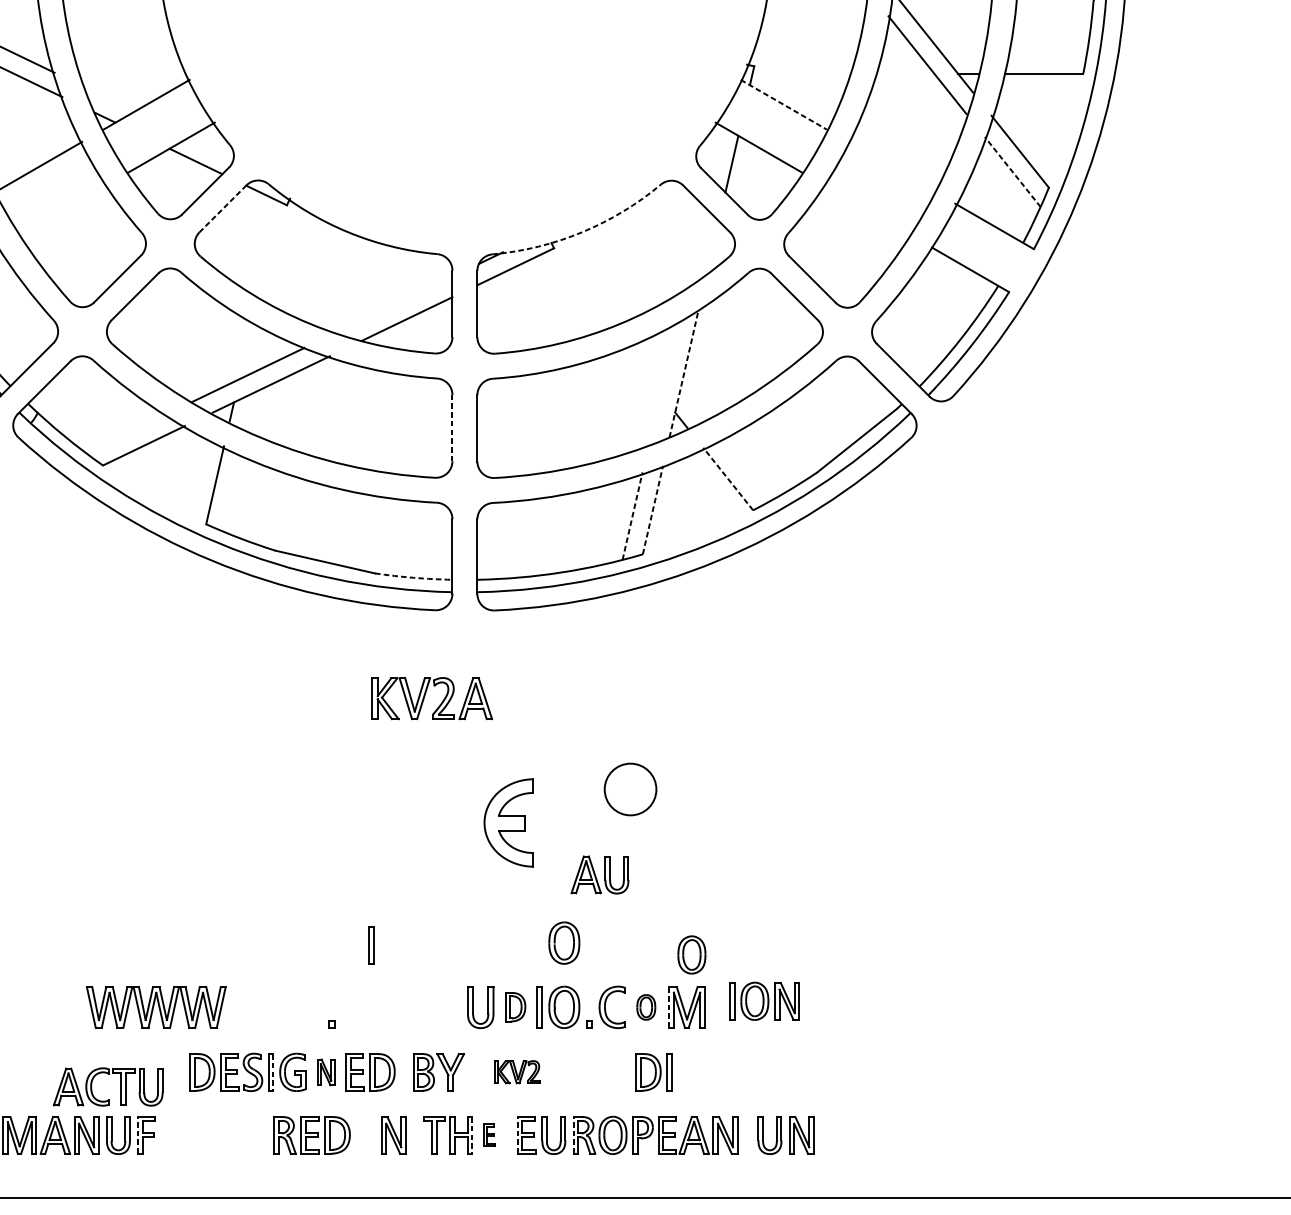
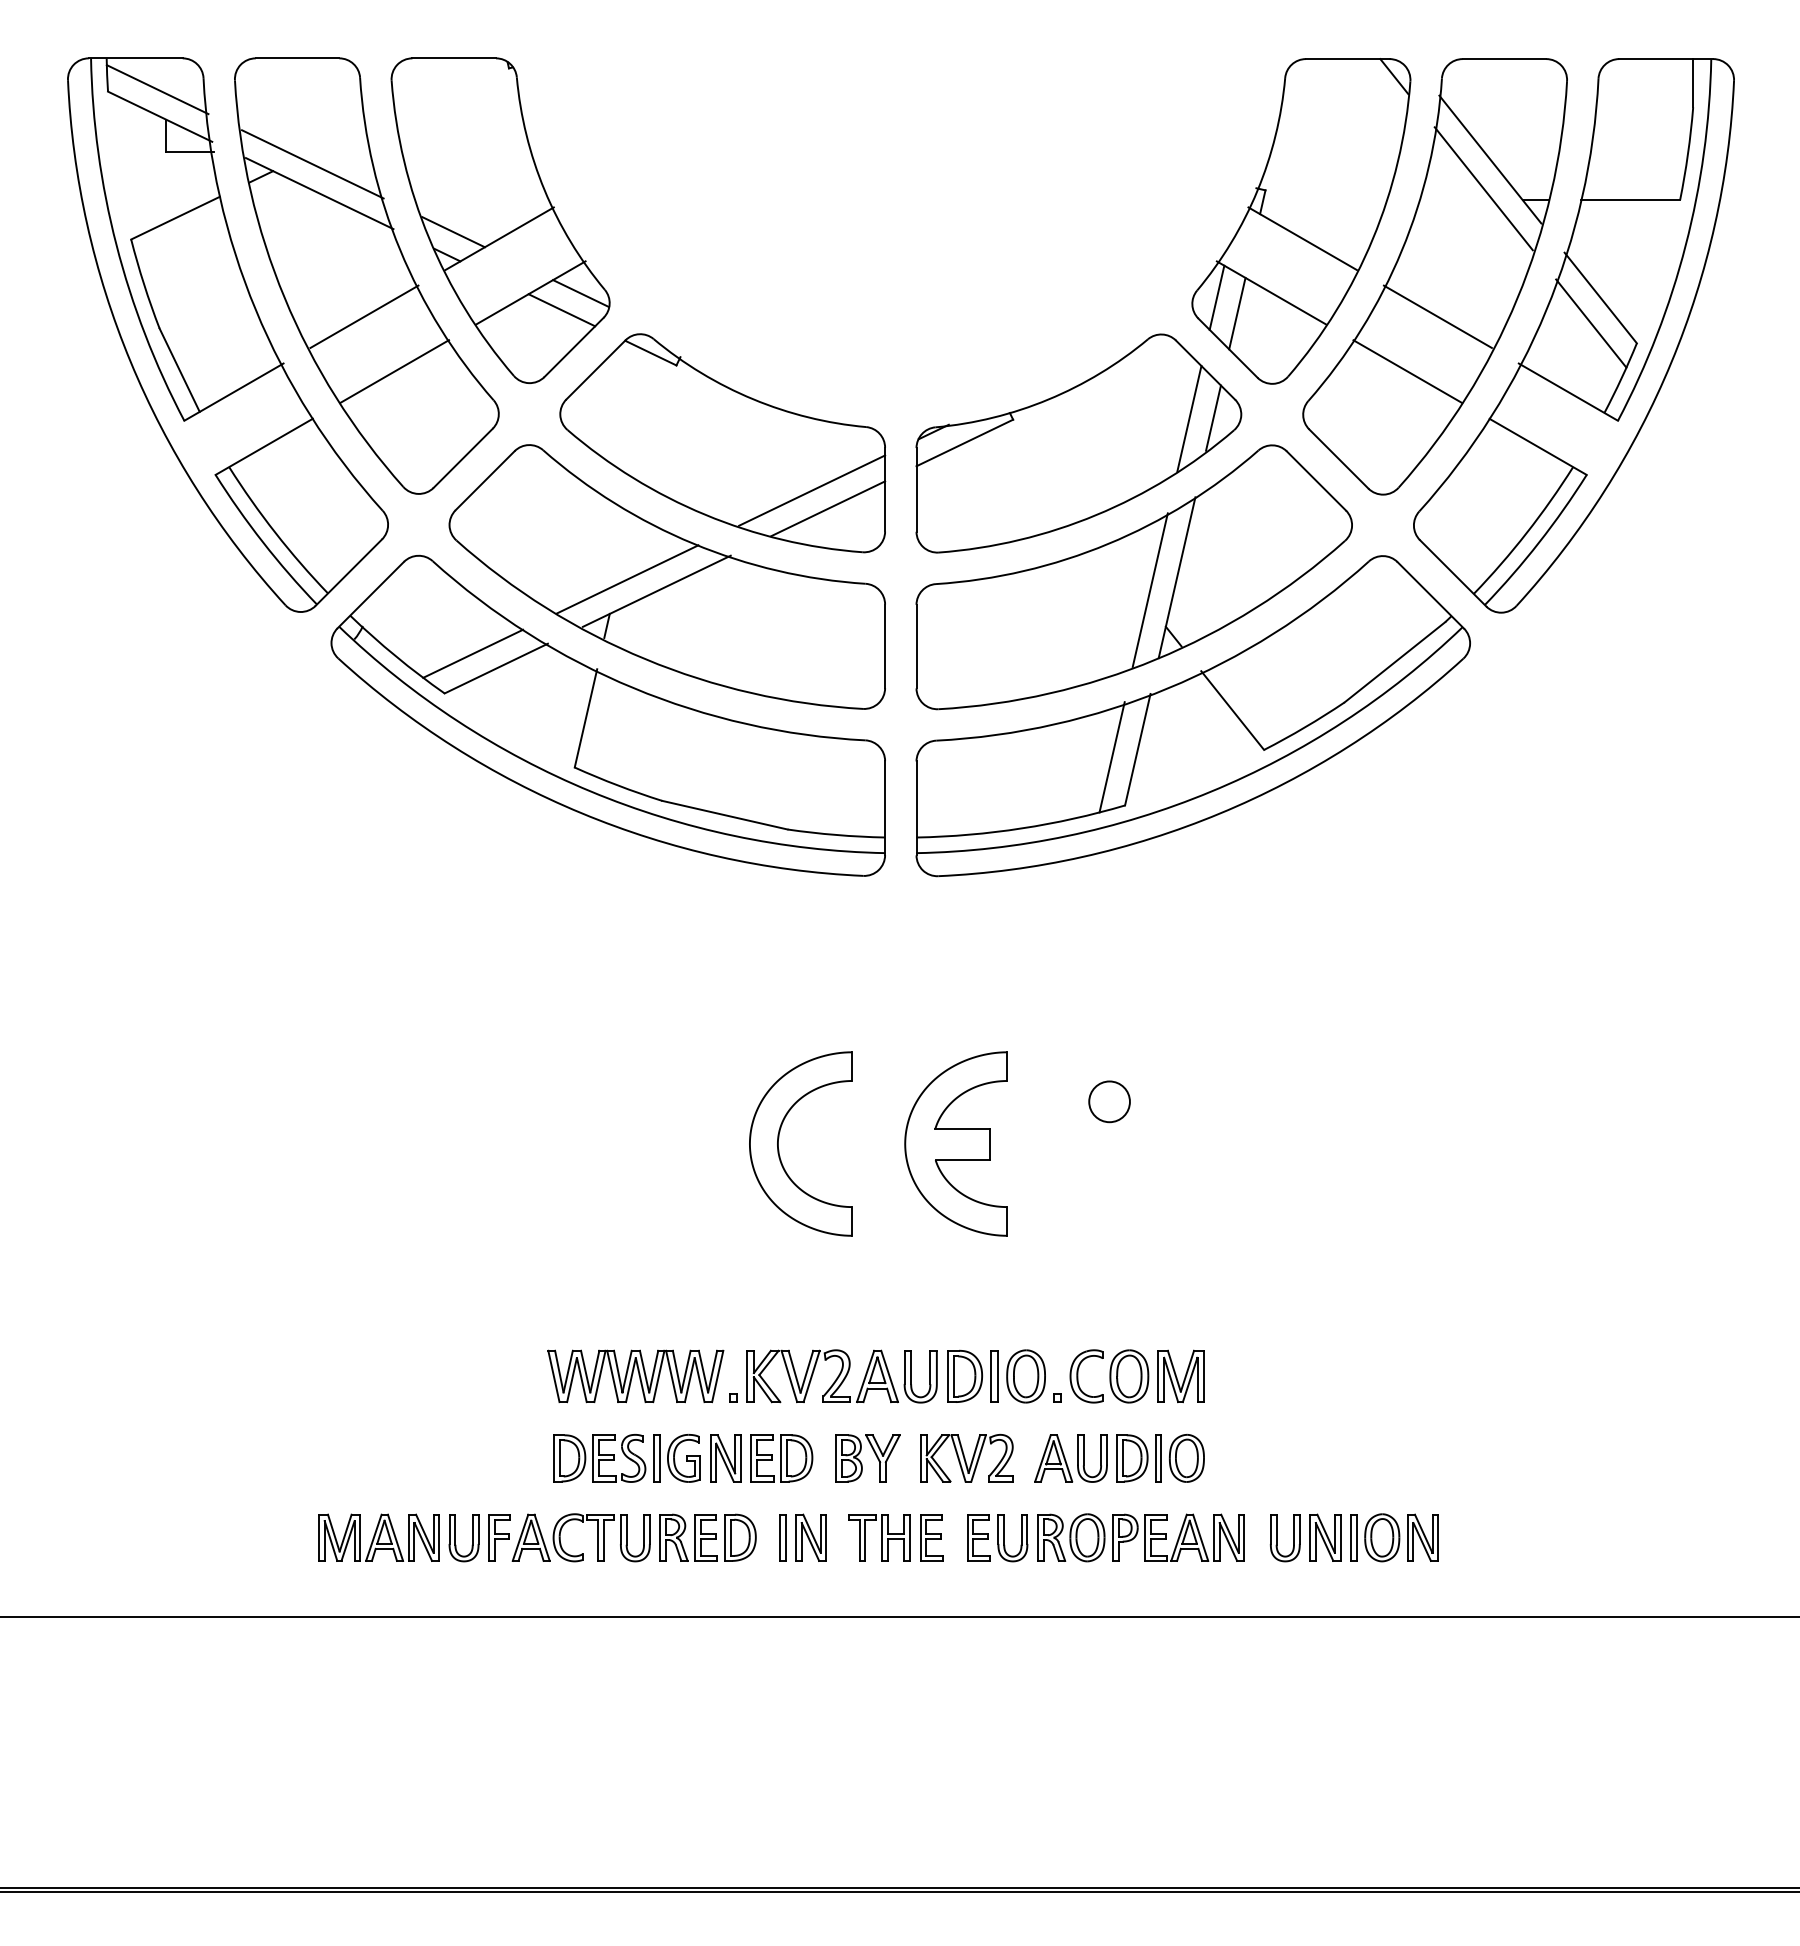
line: (110, 99) -> (453, 232), added
line: (783, 104) -> (1302, 238), dashed -> solid
line: (210, 148) -> (580, 293), added
line: (715, 151) -> (1216, 297), added
line: (890, 166) -> (1437, 316), added
line: (1012, 171) -> (1590, 323), dashed -> solid
line: (222, 208) -> (595, 369), dashed -> solid
line: (63, 210) -> (394, 371), added
line: (866, 210) -> (1407, 371), added
arc: (582, 232) -> (1048, 399), dashed -> solid
line: (713, 246) -> (1213, 417), added
line: (693, 247) -> (1189, 418), added
line: (394, 304) -> (812, 490), added
line: (684, 373) -> (1177, 577), dashed -> solid
line: (662, 383) -> (1149, 589), added
line: (452, 428) -> (885, 646), dashed -> solid
line: (125, 433) -> (473, 653), added
line: (728, 479) -> (1232, 710), dashed -> solid
line: (652, 509) -> (1137, 749), dashed -> solid
line: (632, 516) -> (1112, 757), dashed -> solid
arc: (413, 578) -> (836, 835), dashed -> solid
part: (425, 697) -> (813, 1374), moved
circle: (630, 789) -> (1109, 1101), size x0.62
part: (368, 818) -> (779, 1138), added
part: (508, 822) -> (955, 1143), size x1.67
part: (599, 874) -> (1070, 1458), moved
part: (563, 943) -> (1025, 1295), removed
part: (371, 945) -> (782, 1537), moved
part: (691, 955) -> (1186, 1458), moved
part: (764, 1001) -> (1394, 1537), moved
part: (515, 1006) -> (964, 1375), size x1.43
part: (156, 1007) -> (635, 1376), moved
part: (646, 1007) -> (1129, 1376), size x1.67
line: (668, 1007) -> (1157, 1376), dashed -> solid
part: (517, 1071) -> (966, 1457), size x1.67
line: (273, 1072) -> (659, 1458), dashed -> solid
part: (325, 1072) -> (725, 1458), size x1.43
part: (109, 1074) -> (582, 1522), moved
line: (137, 1135) -> (488, 1537), dashed -> solid
line: (472, 1135) -> (910, 1538), dashed -> solid
part: (489, 1135) -> (931, 1537), size x1.67
line: (517, 1135) -> (967, 1537), dashed -> solid
line: (573, 1135) -> (1037, 1537), dashed -> solid

